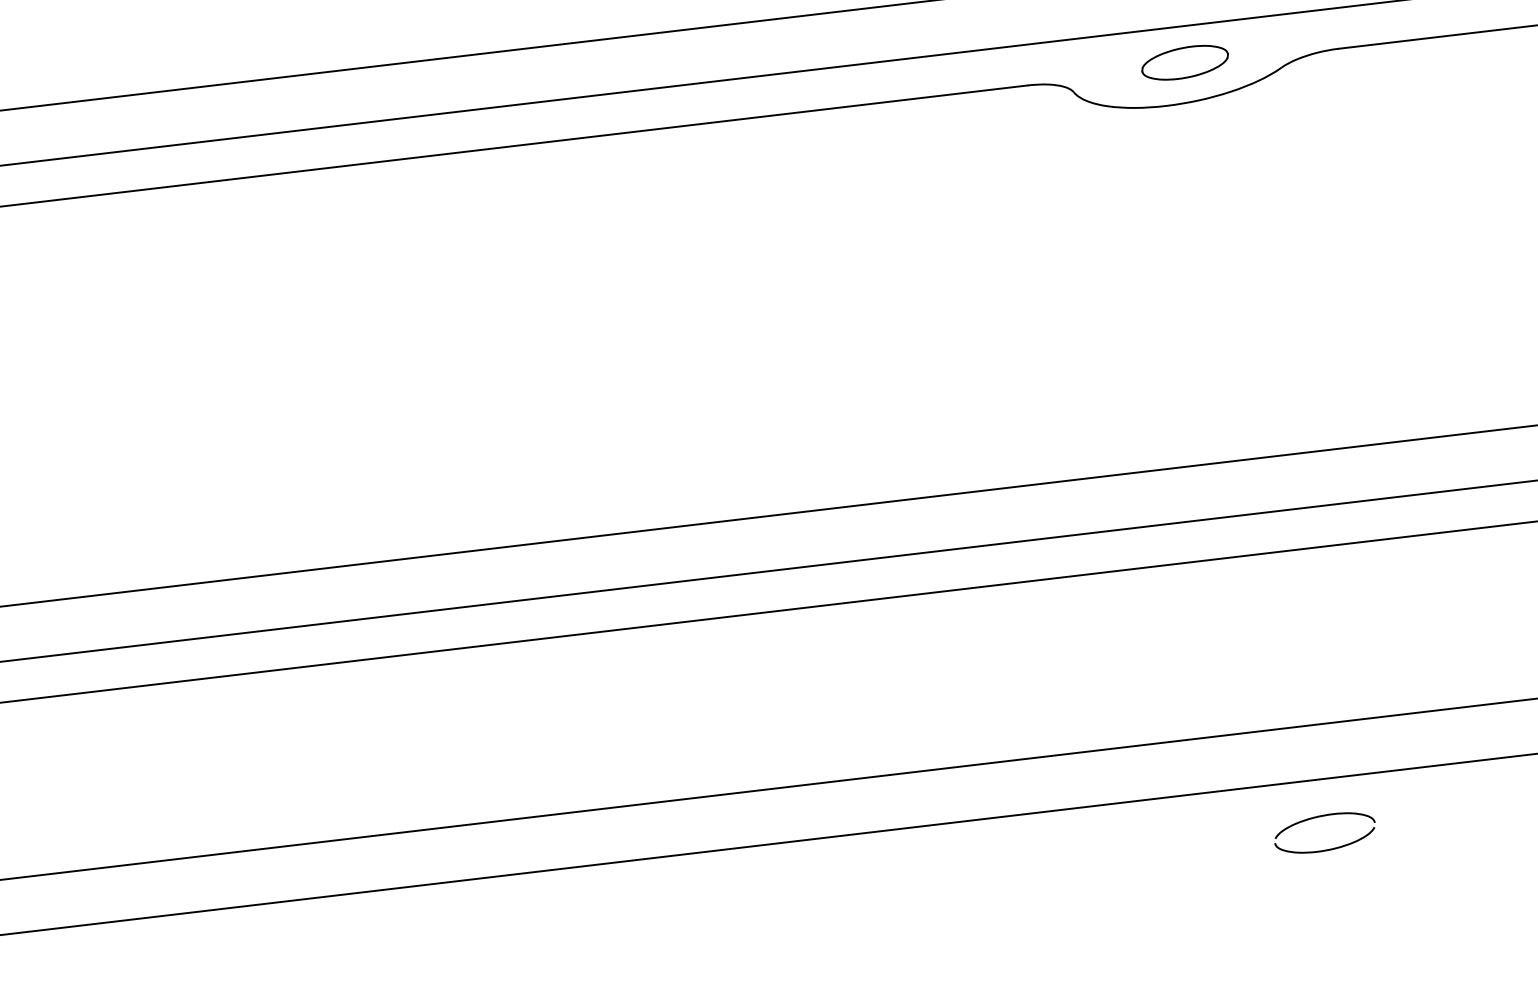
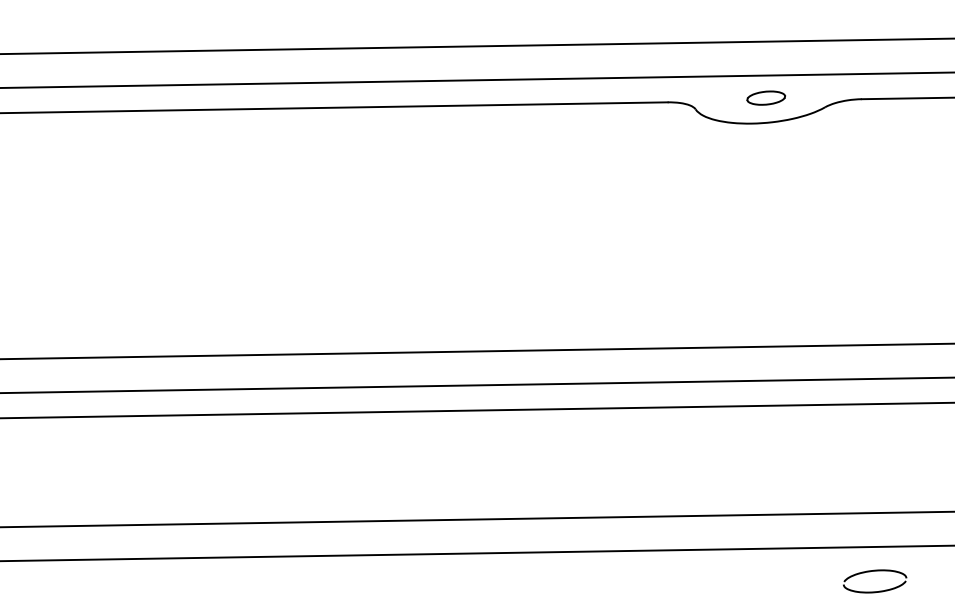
part: (1185, 61) -> (766, 97), size x0.7
part: (1333, 846) -> (879, 590), moved

